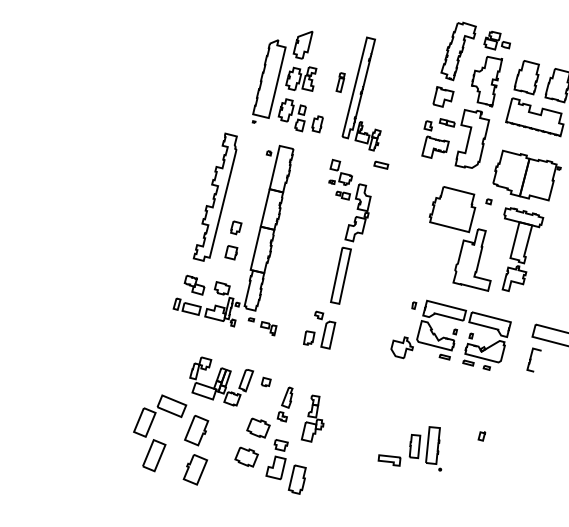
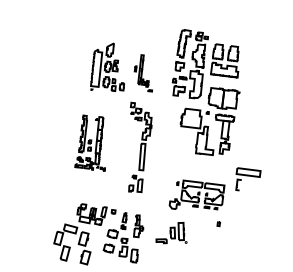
part: (365, 102) -> (143, 73), size x0.6
part: (234, 233) -> (89, 143), size x0.6
part: (450, 333) -> (196, 194), moved
part: (412, 446) -> (171, 233), moved

